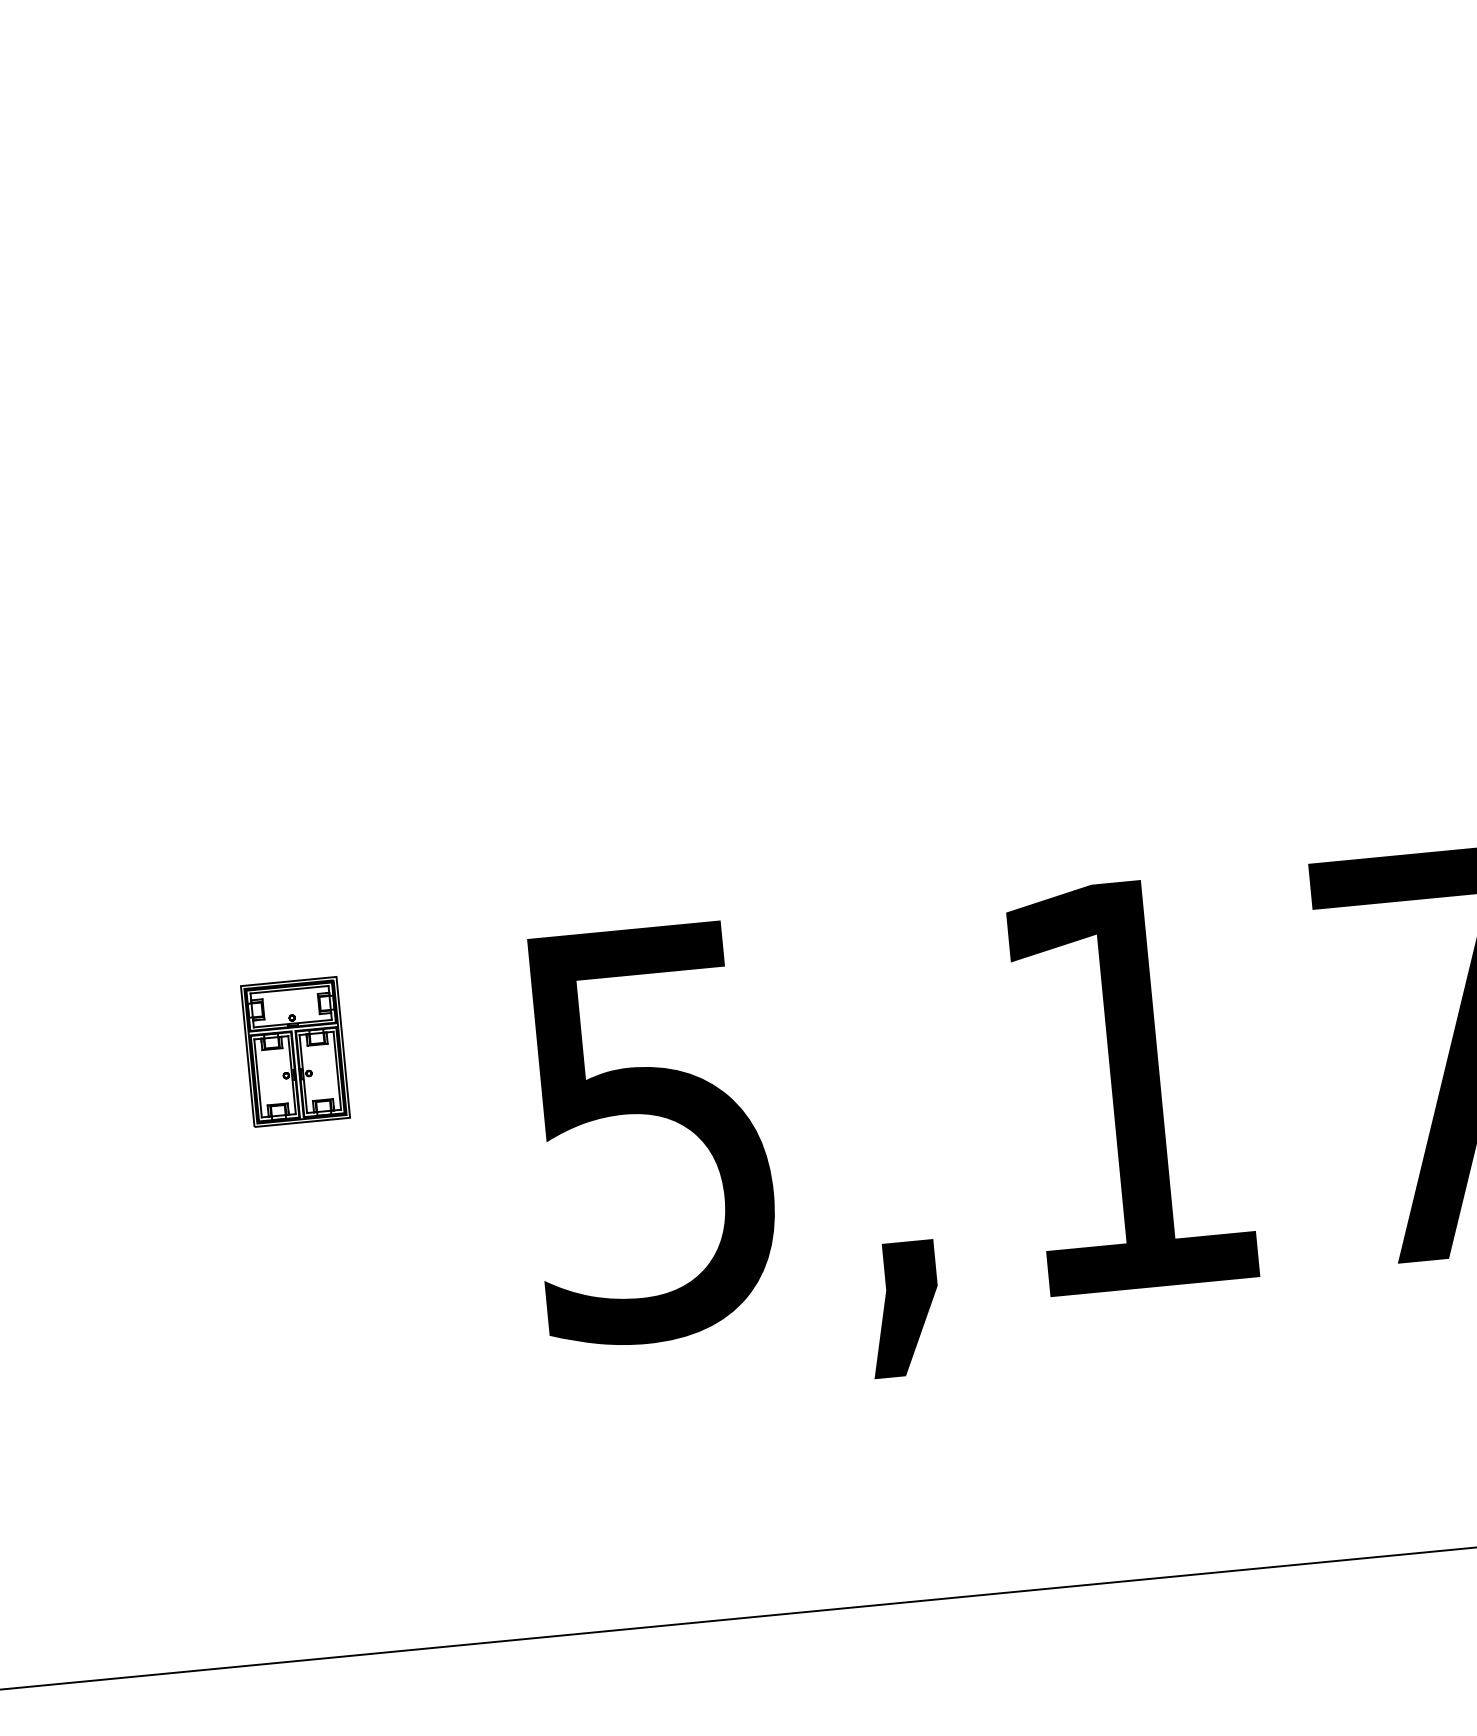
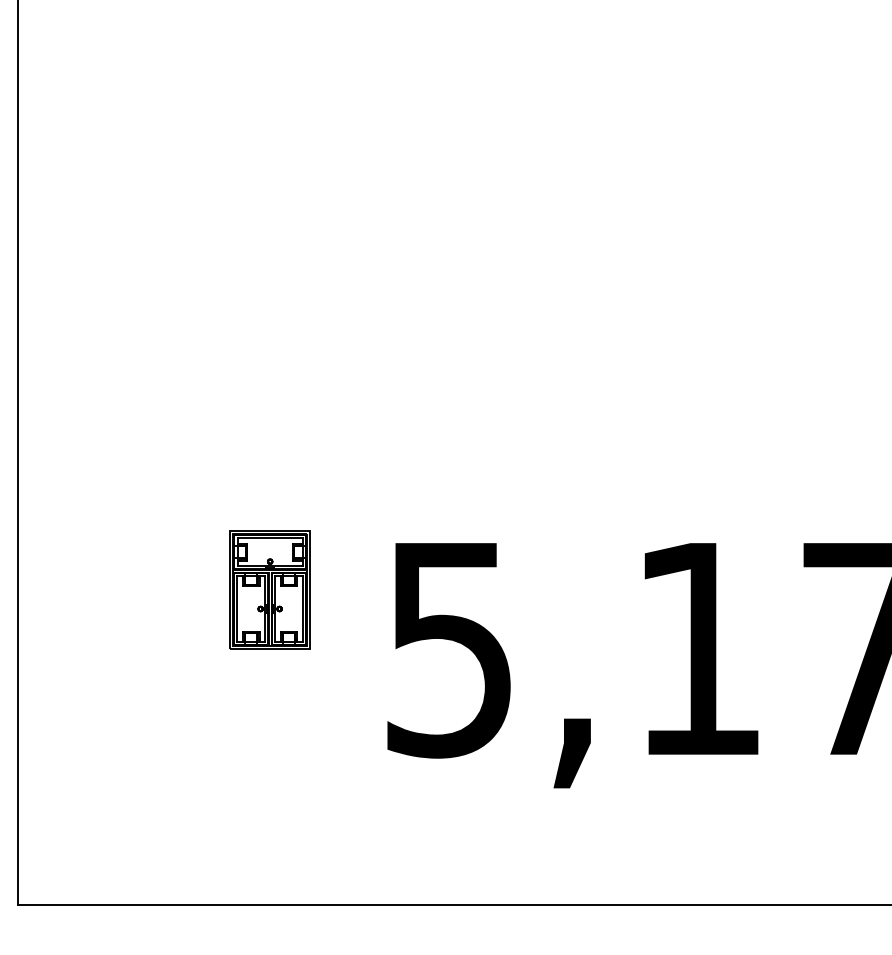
part: (294, 1051) -> (269, 589), size x1.6

